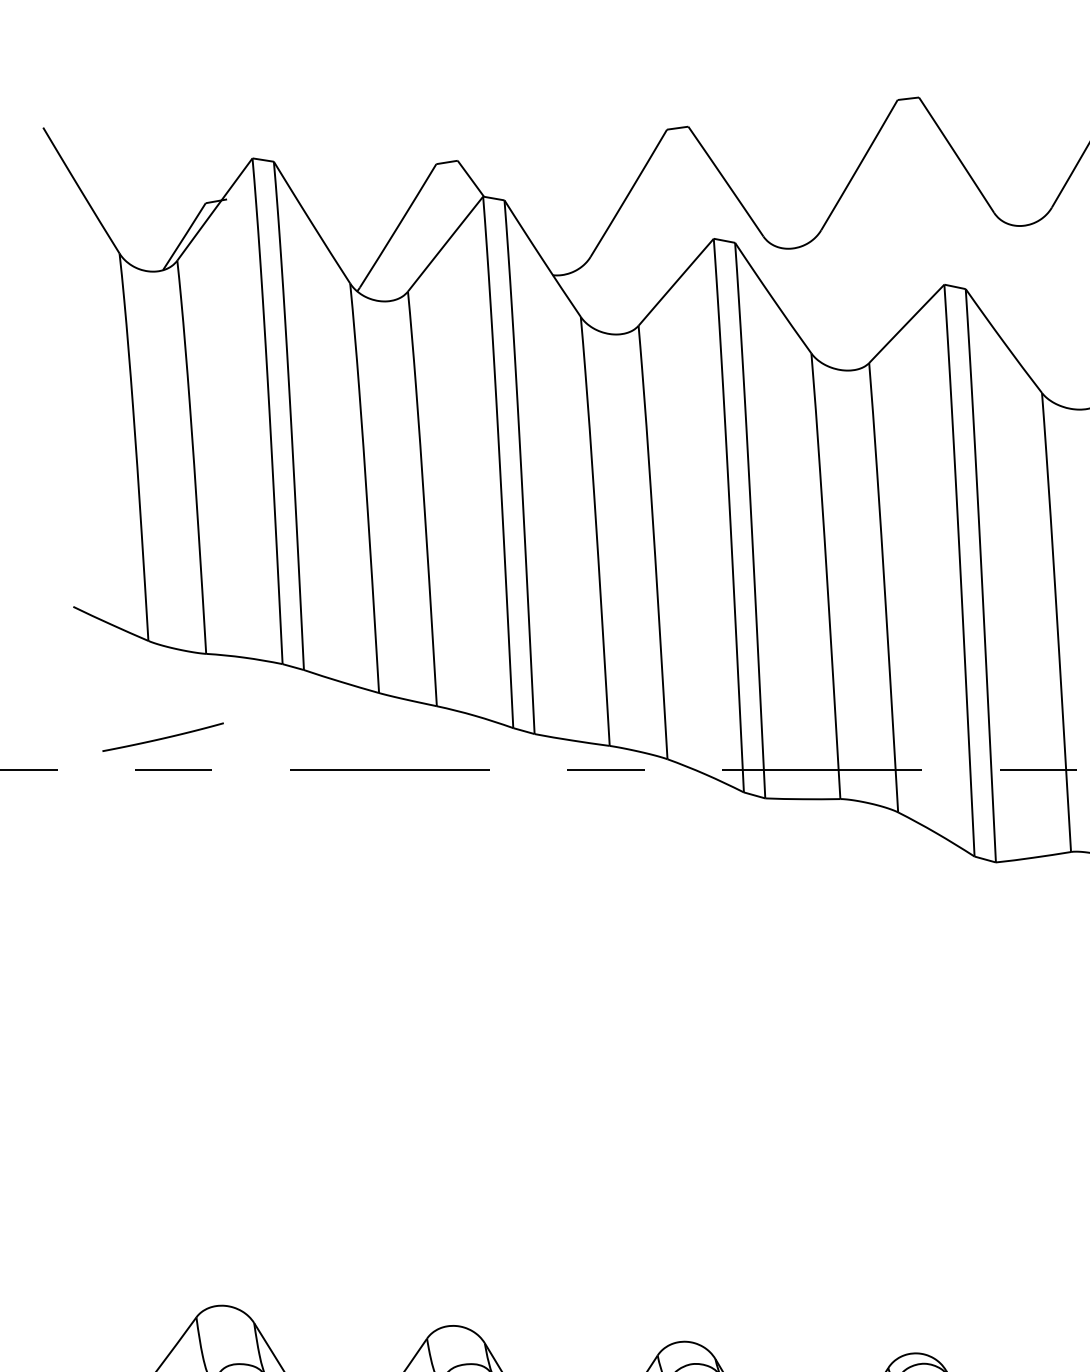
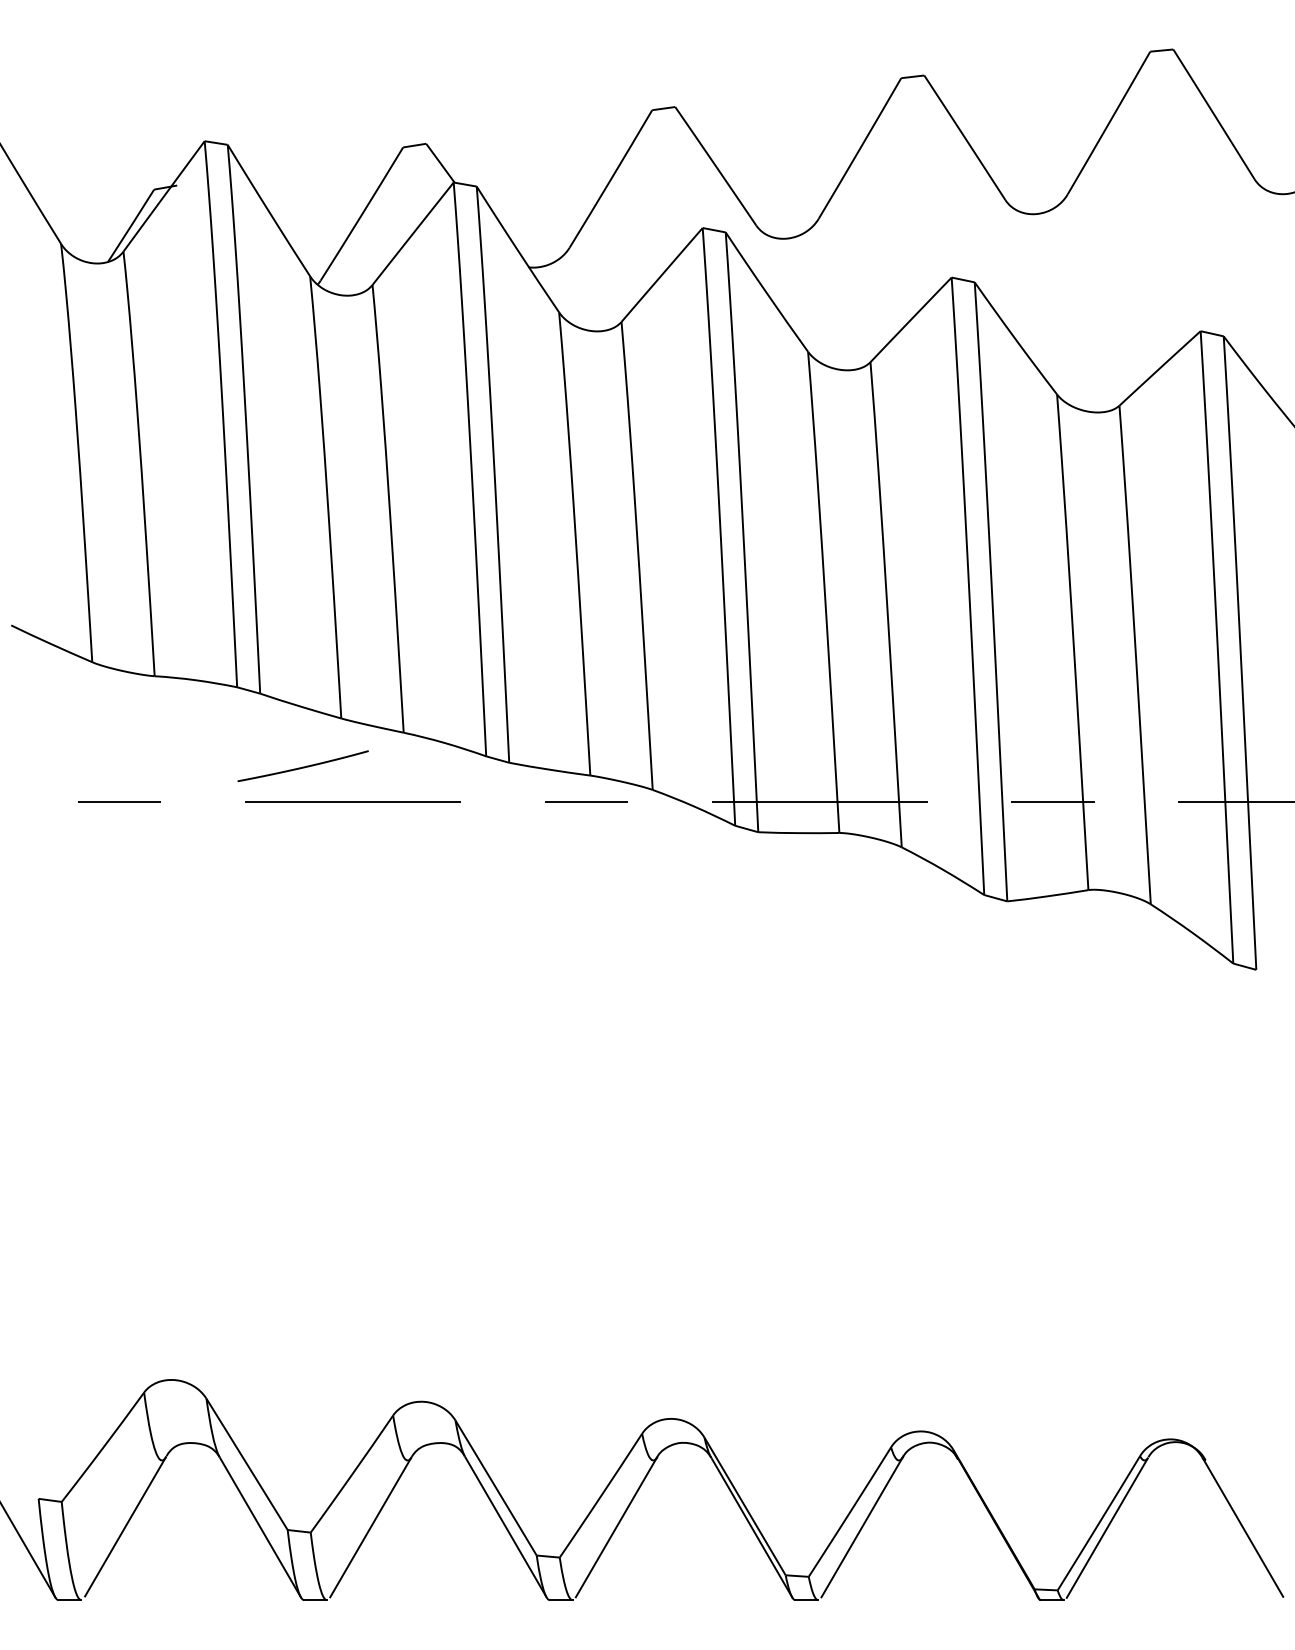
curve: (162, 737) -> (302, 766), moved

